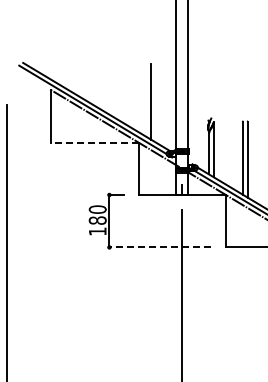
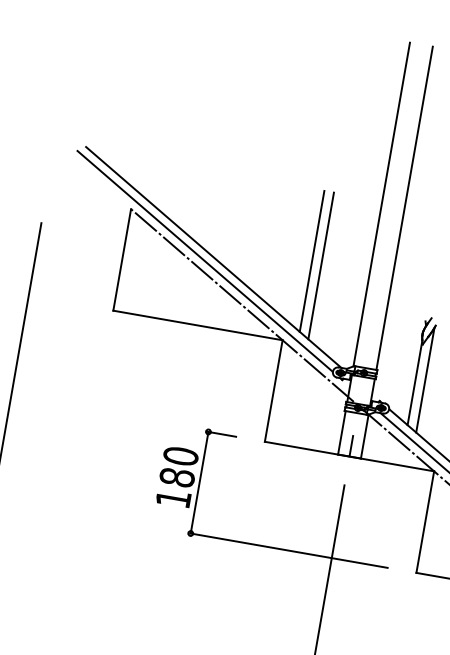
line: (146, 100) -> (312, 261), added
line: (94, 142) -> (197, 325), dashed -> solid
line: (160, 247) -> (289, 550), dashed -> solid

